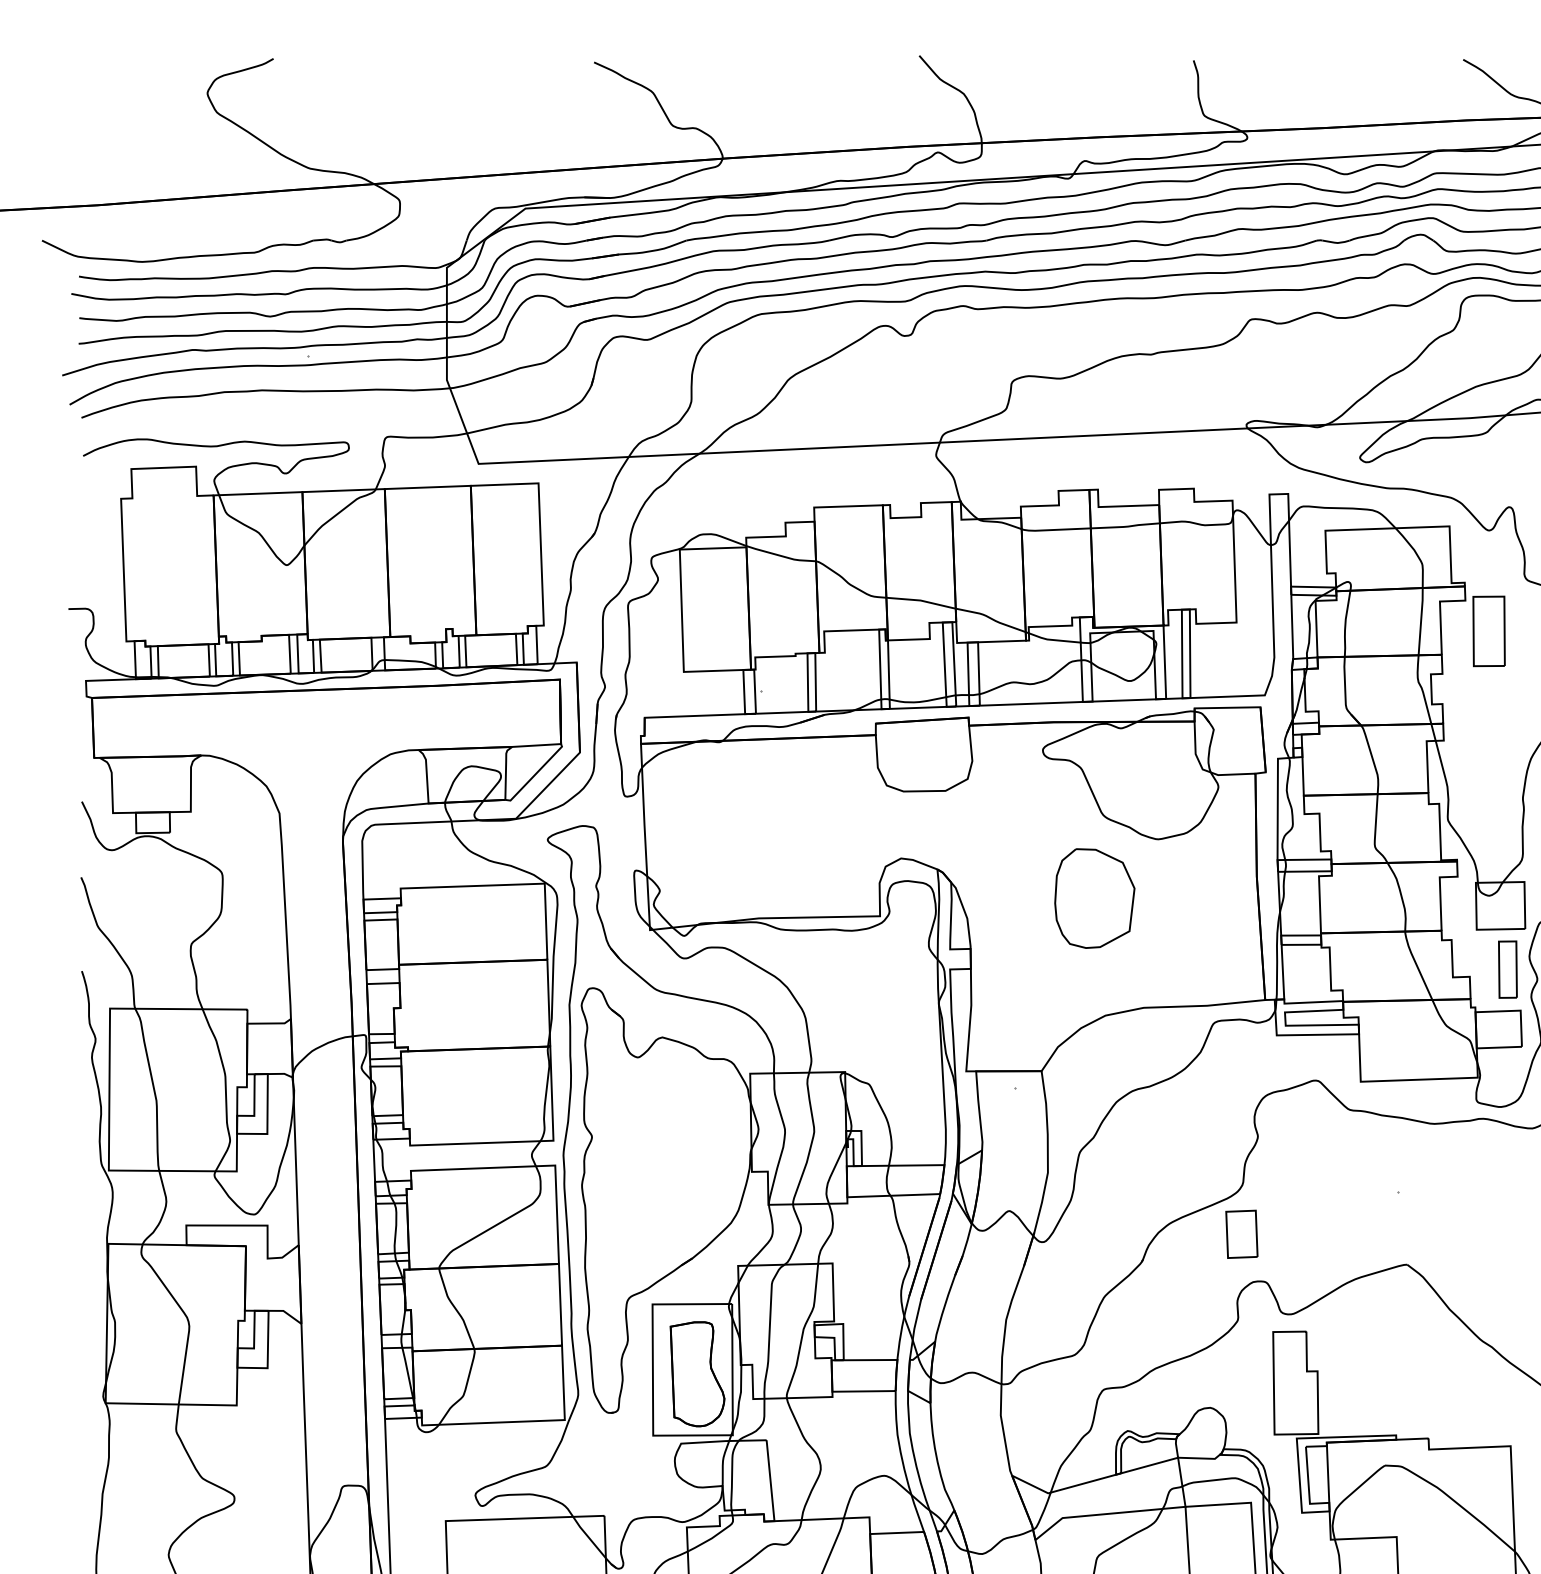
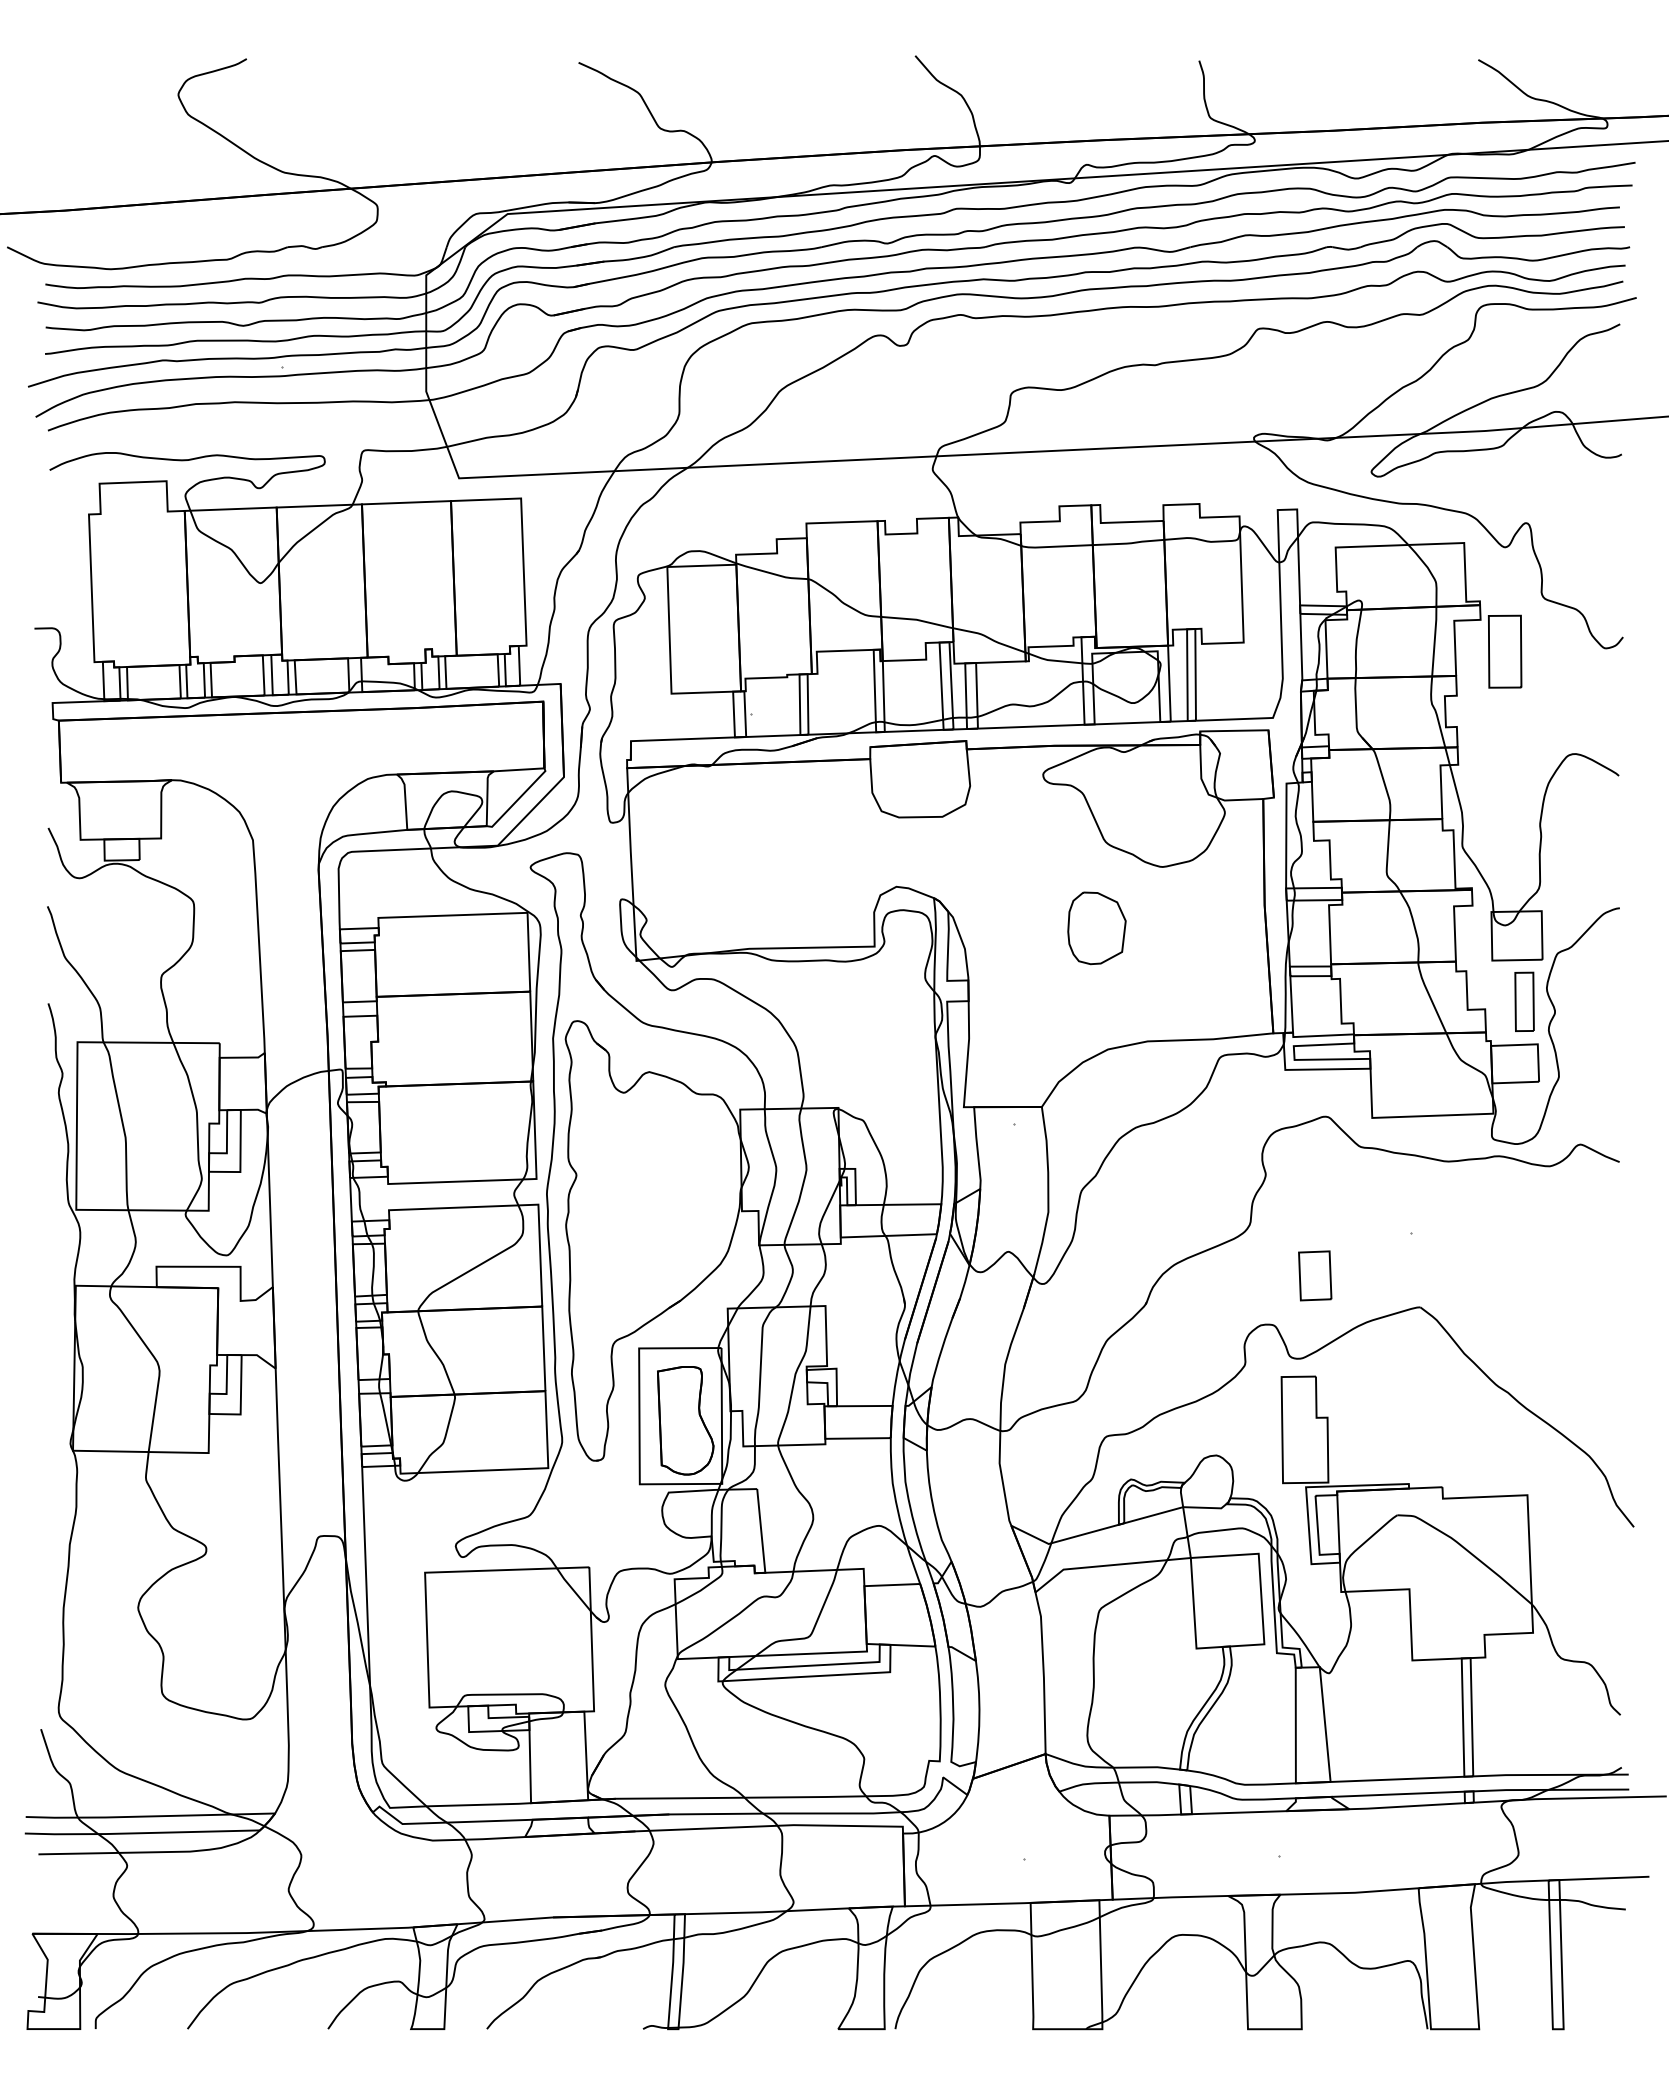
part: (1094, 898) -> (1096, 928), size x0.7
part: (1242, 1233) -> (1315, 1275), moved

